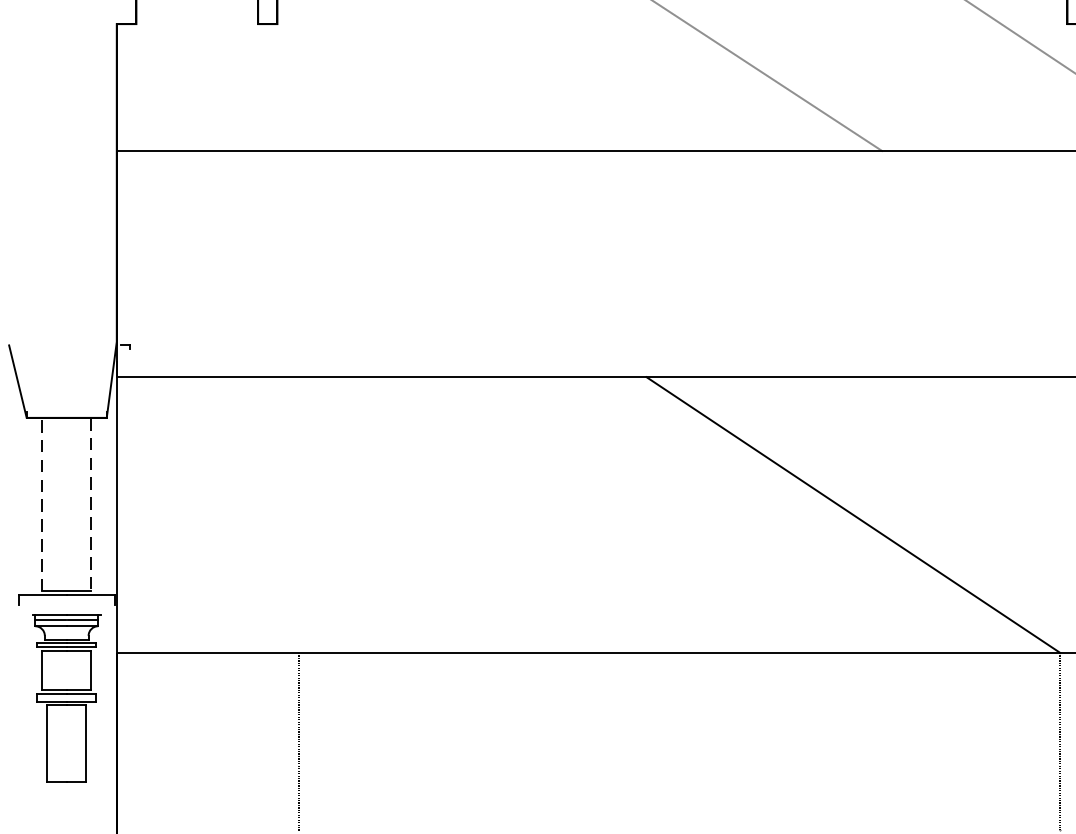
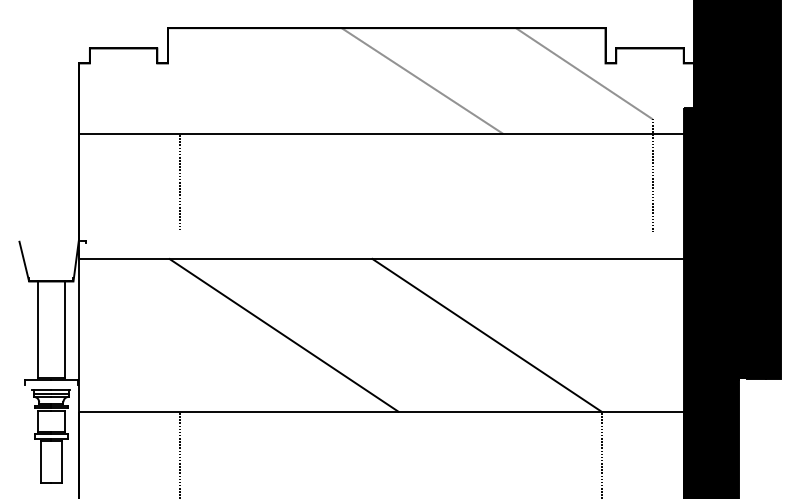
line: (300, 239) -> (180, 182), added
line: (41, 504) -> (37, 329), dashed -> solid
line: (90, 506) -> (64, 330), dashed -> solid
line: (485, 515) -> (283, 335), added

